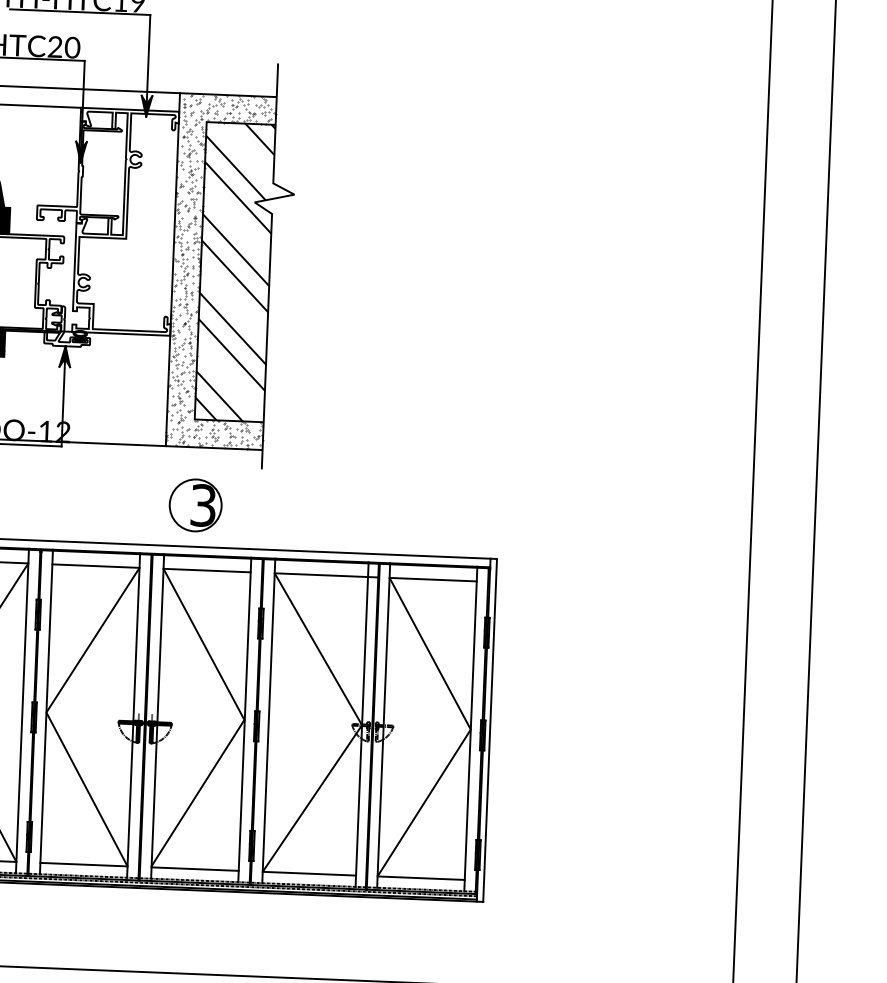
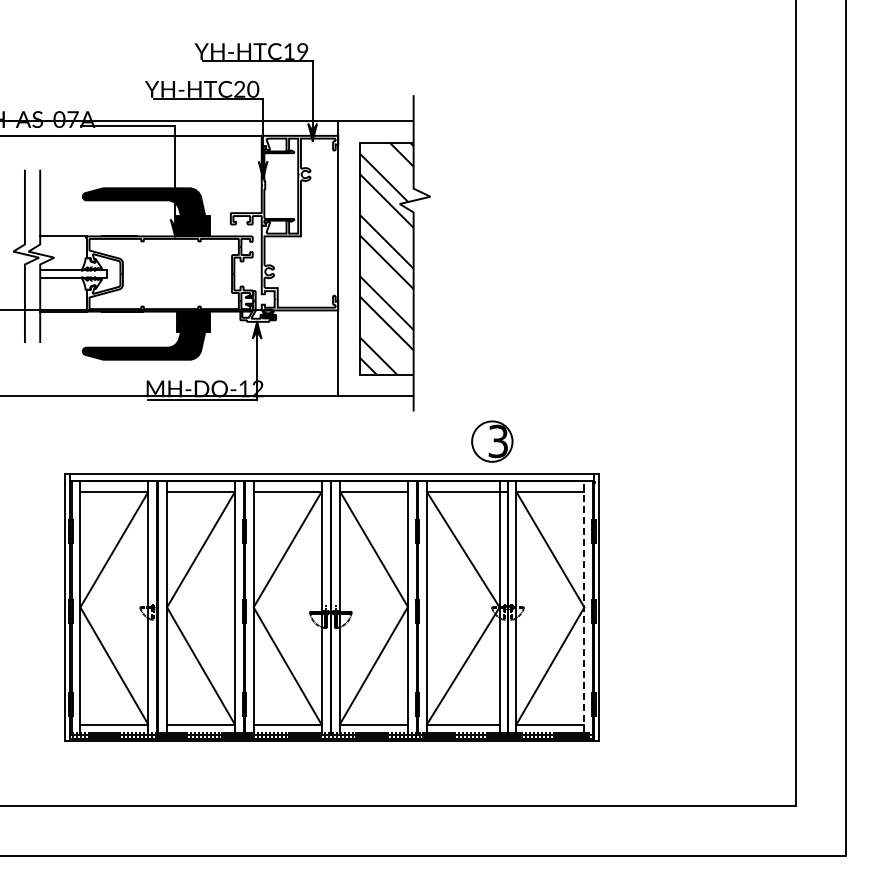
hatch: (220, 271) -> (375, 258), removed
part: (195, 505) -> (492, 441), moved
line: (471, 728) -> (584, 606), solid -> dashed

